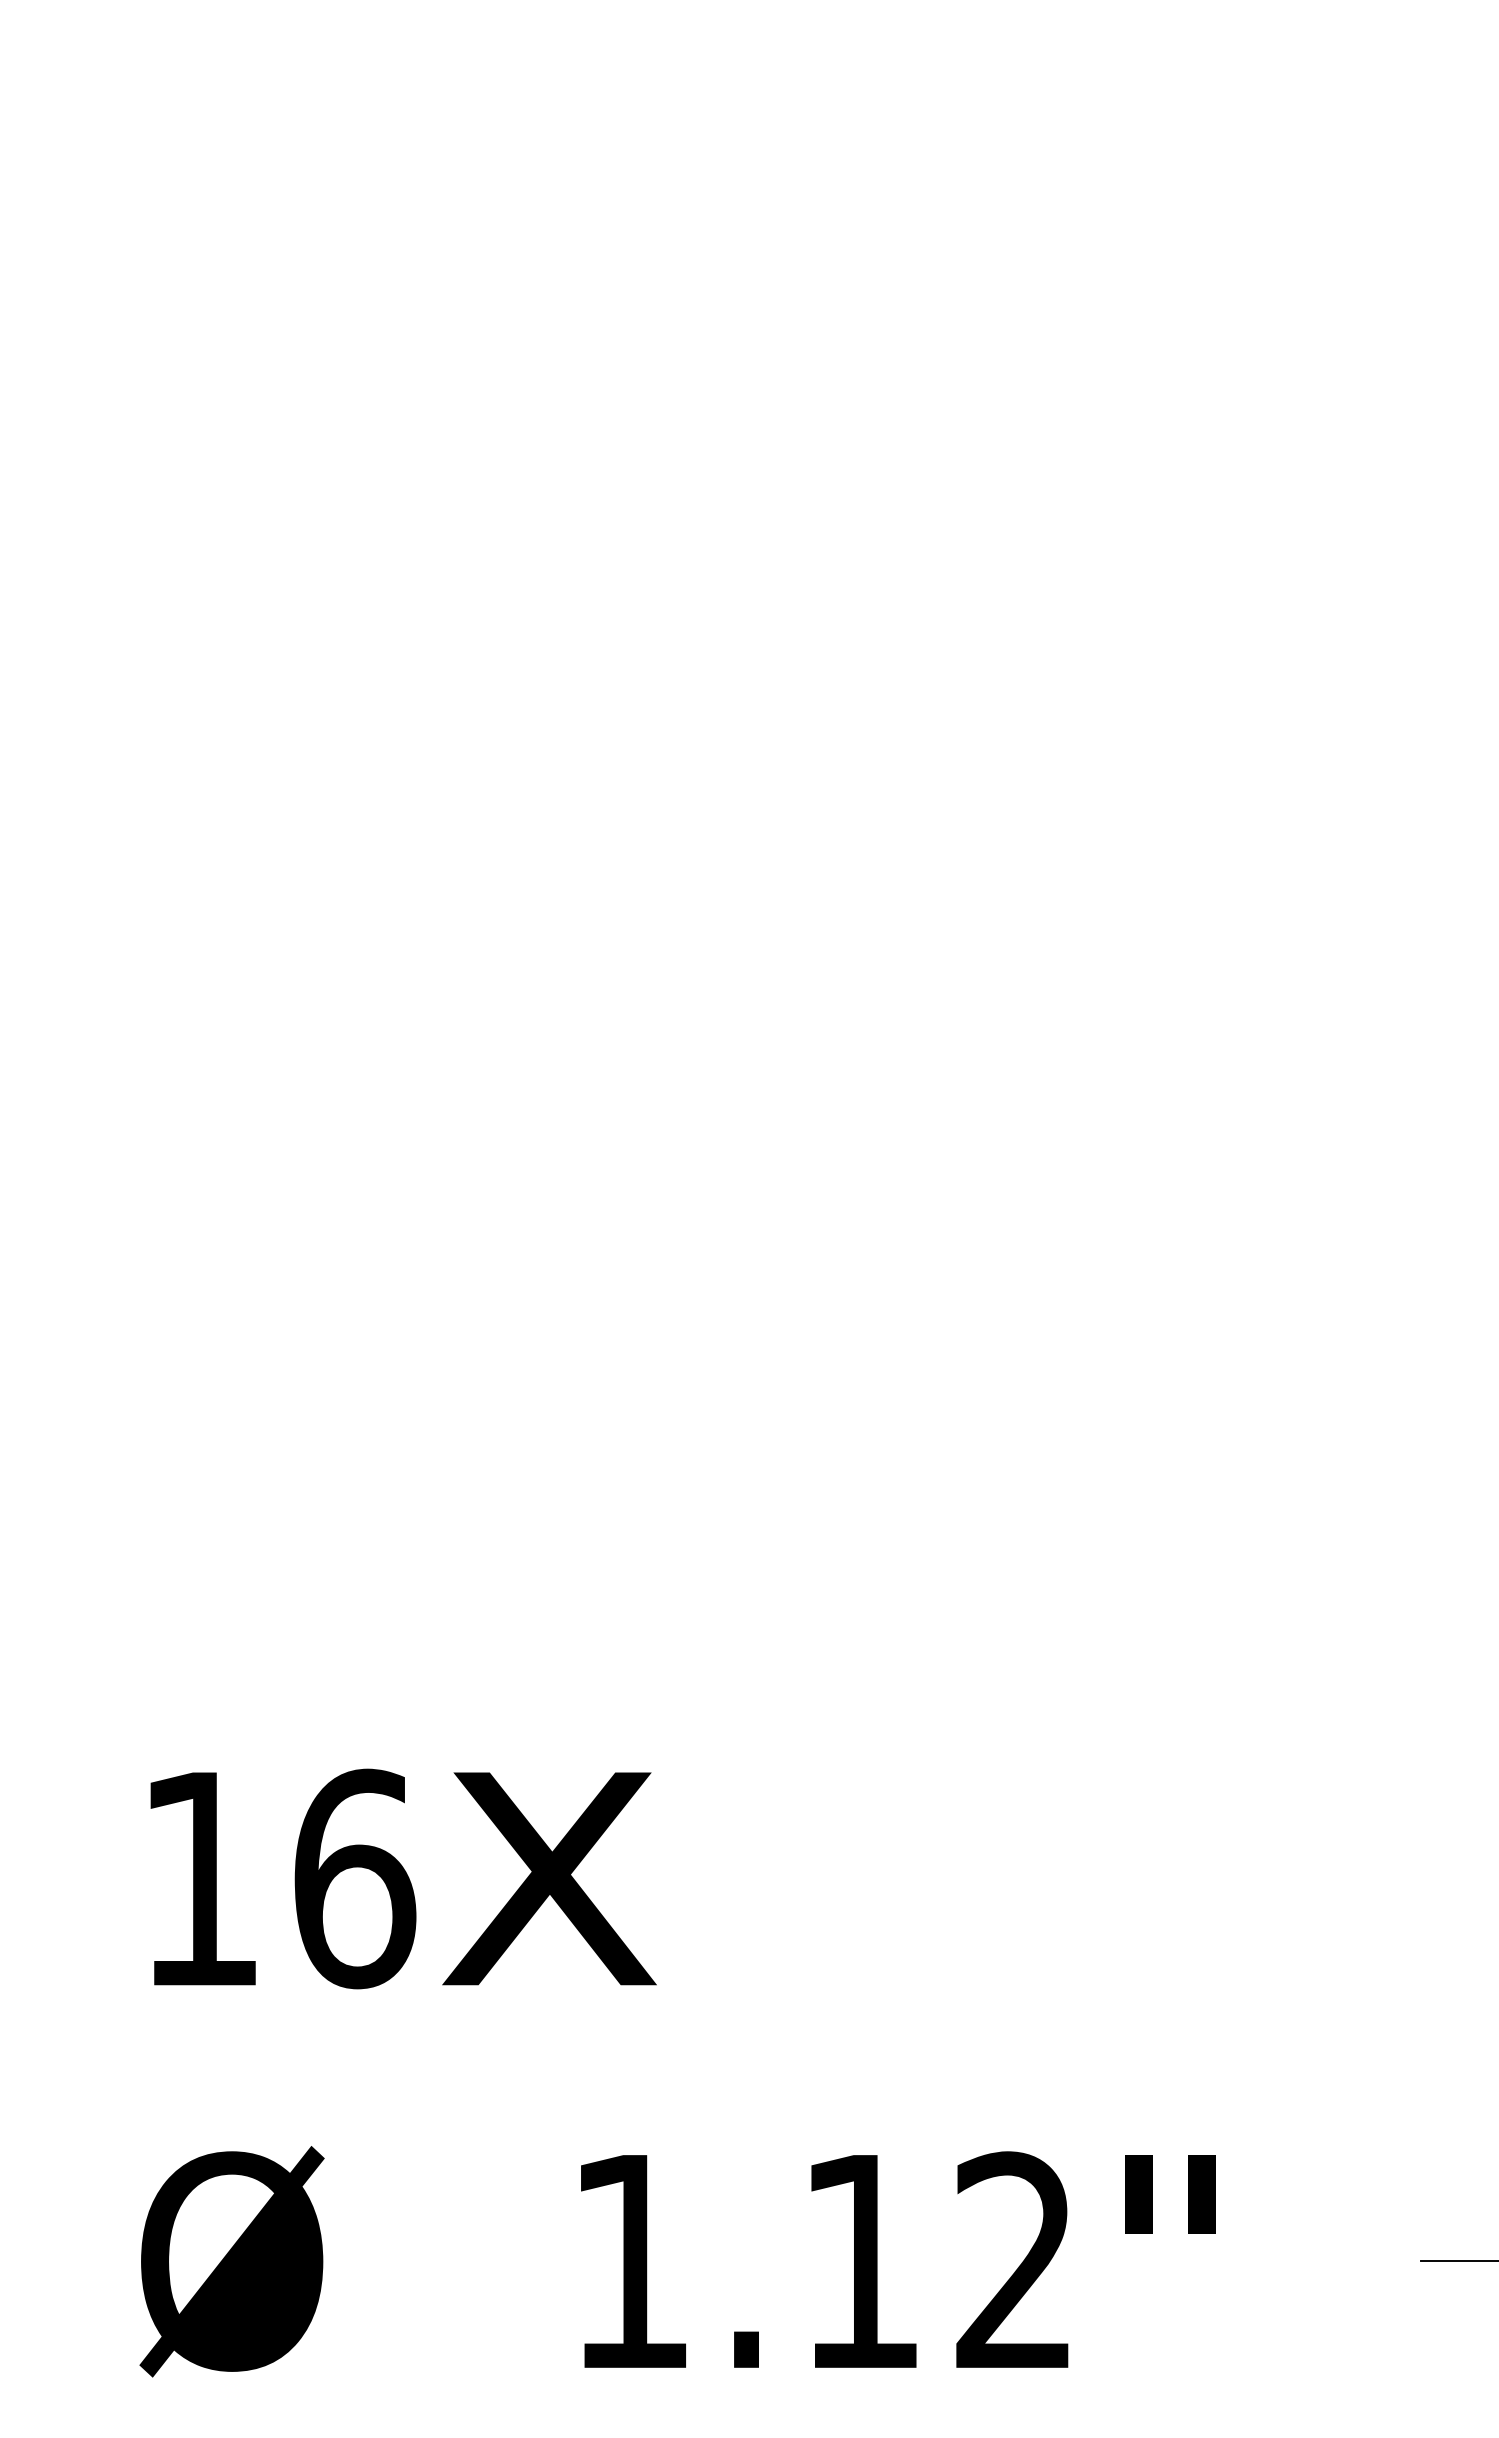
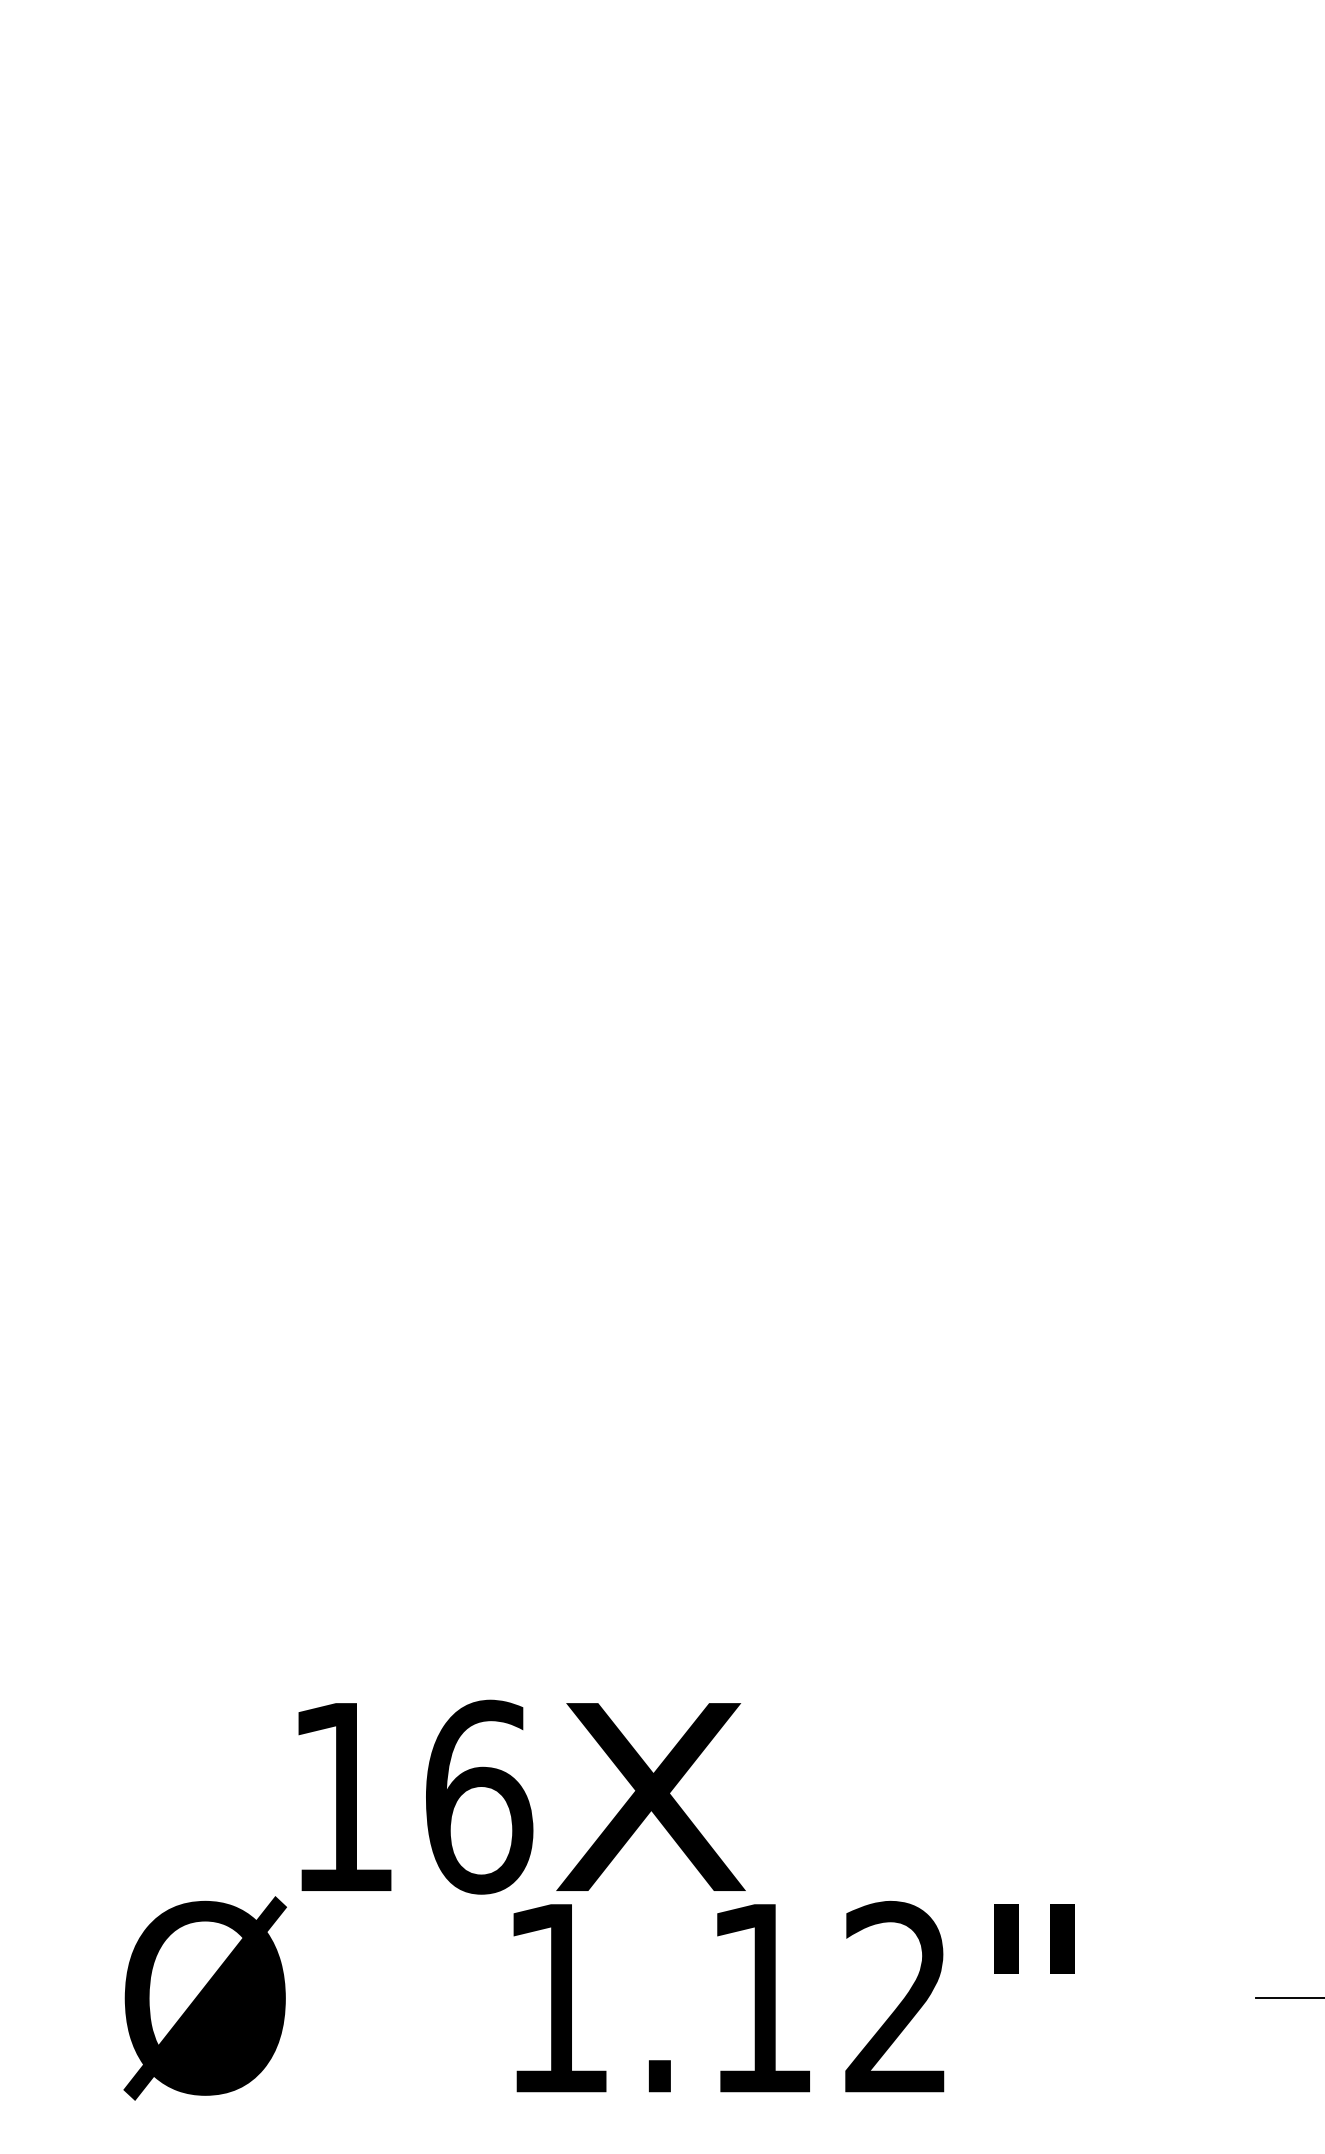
text: (403, 1878) -> (521, 1796), moved

